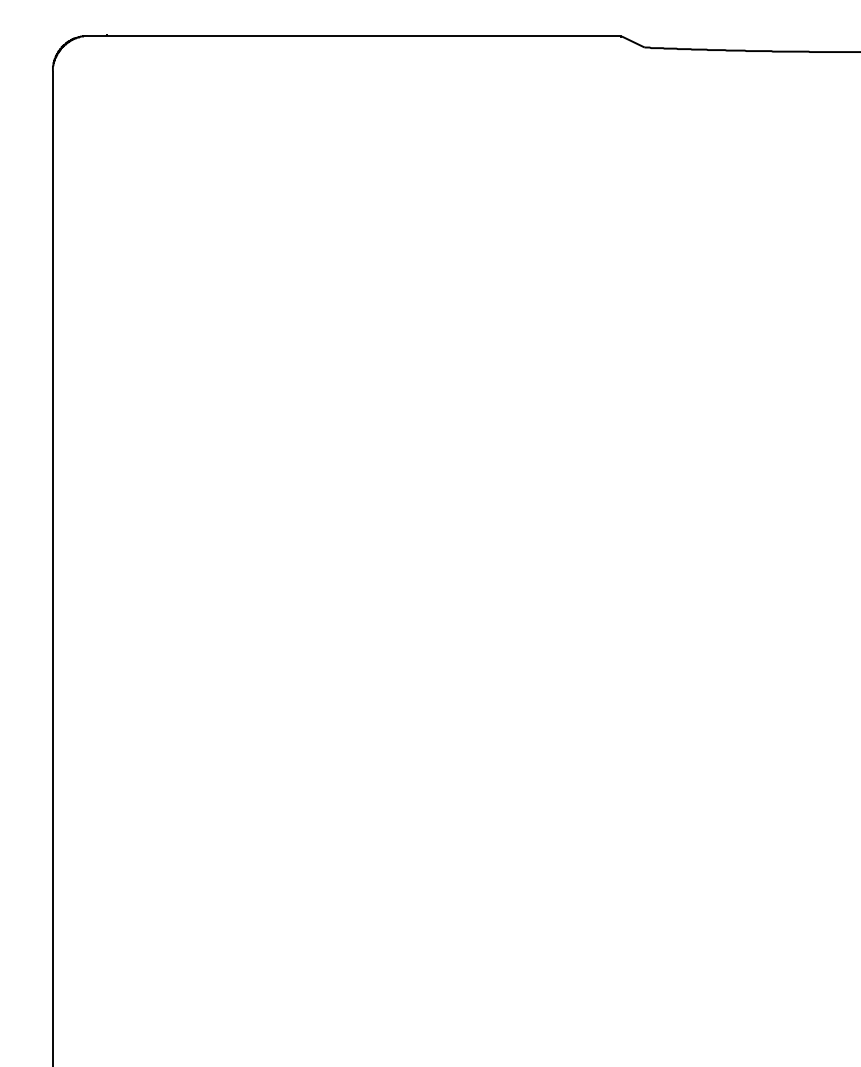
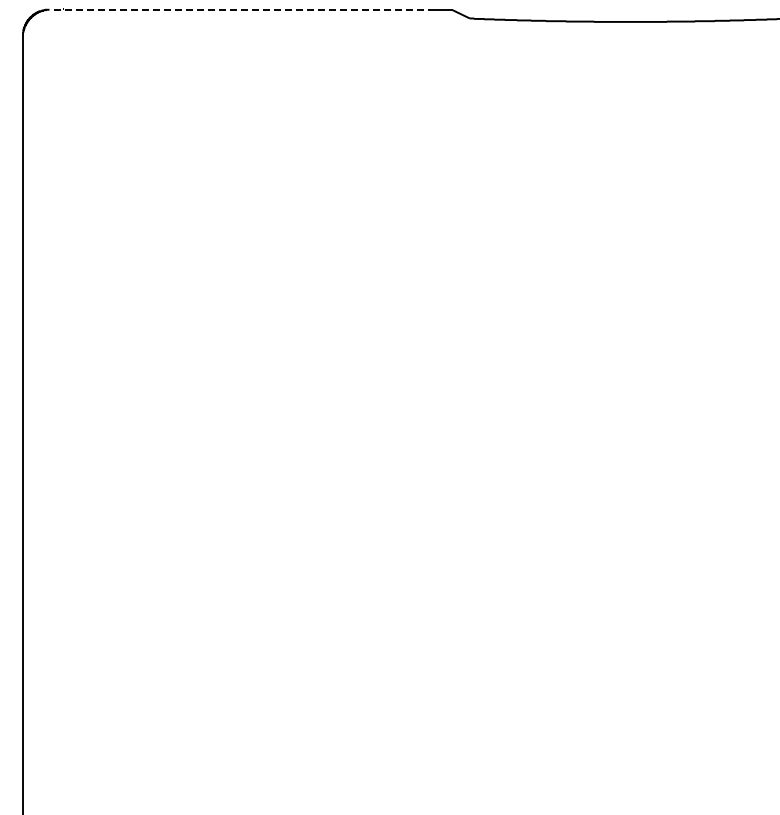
line: (343, 35) -> (242, 9), solid -> dashed

